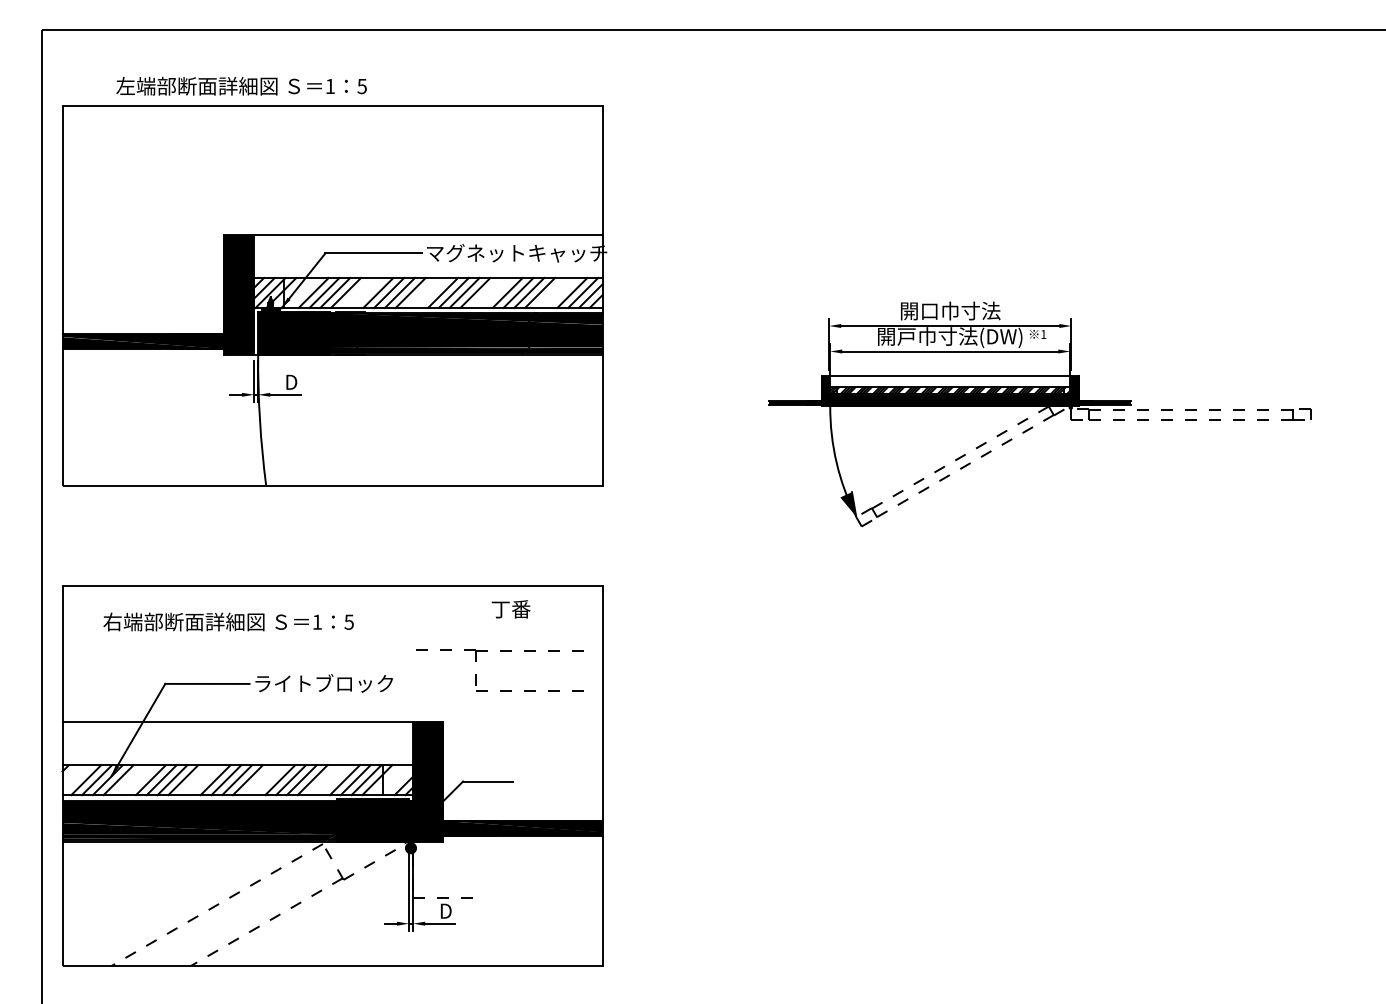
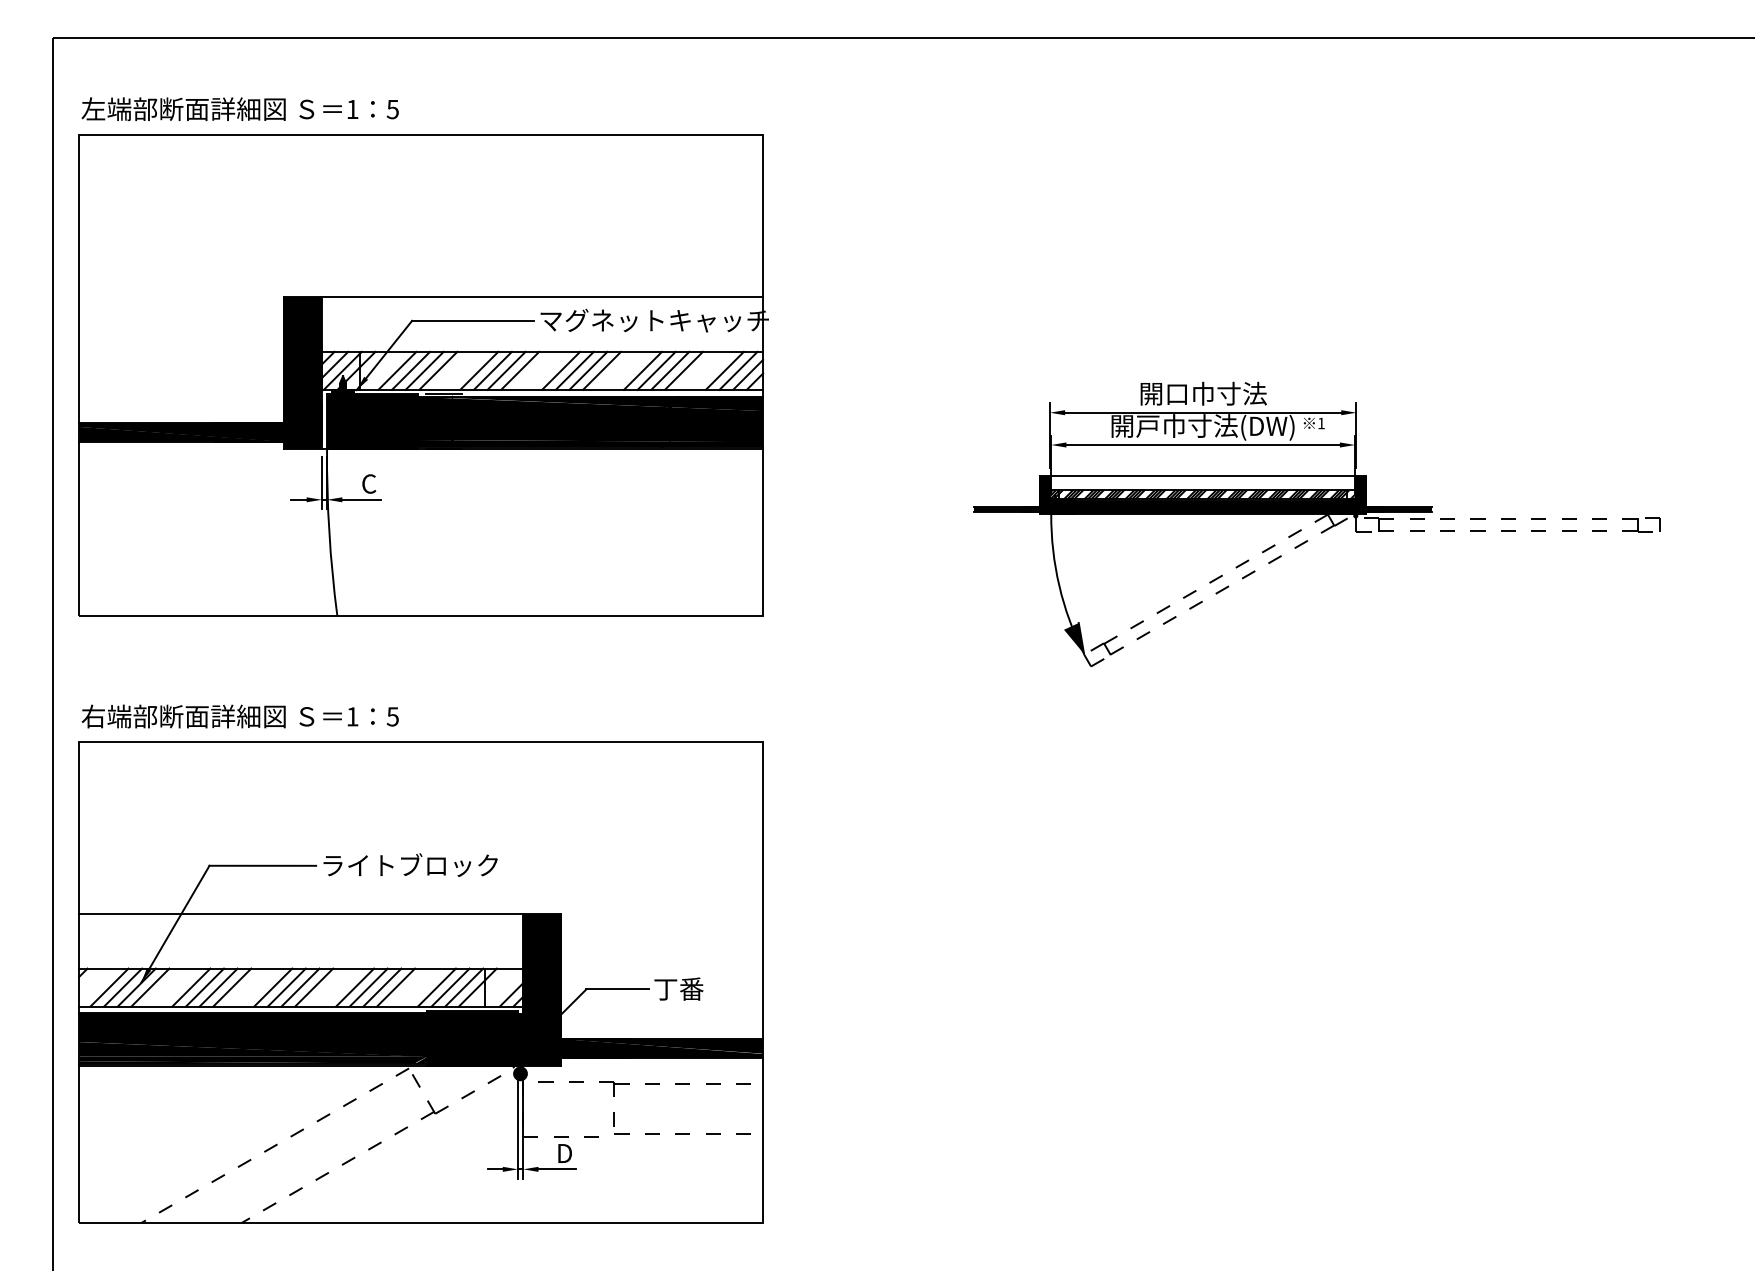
text: (241, 85) -> (240, 108), moved
text: (291, 382) -> (369, 484), D -> C
text: (510, 609) -> (678, 989), moved
text: (228, 621) -> (240, 715), moved
part: (500, 651) -> (645, 1084), moved

